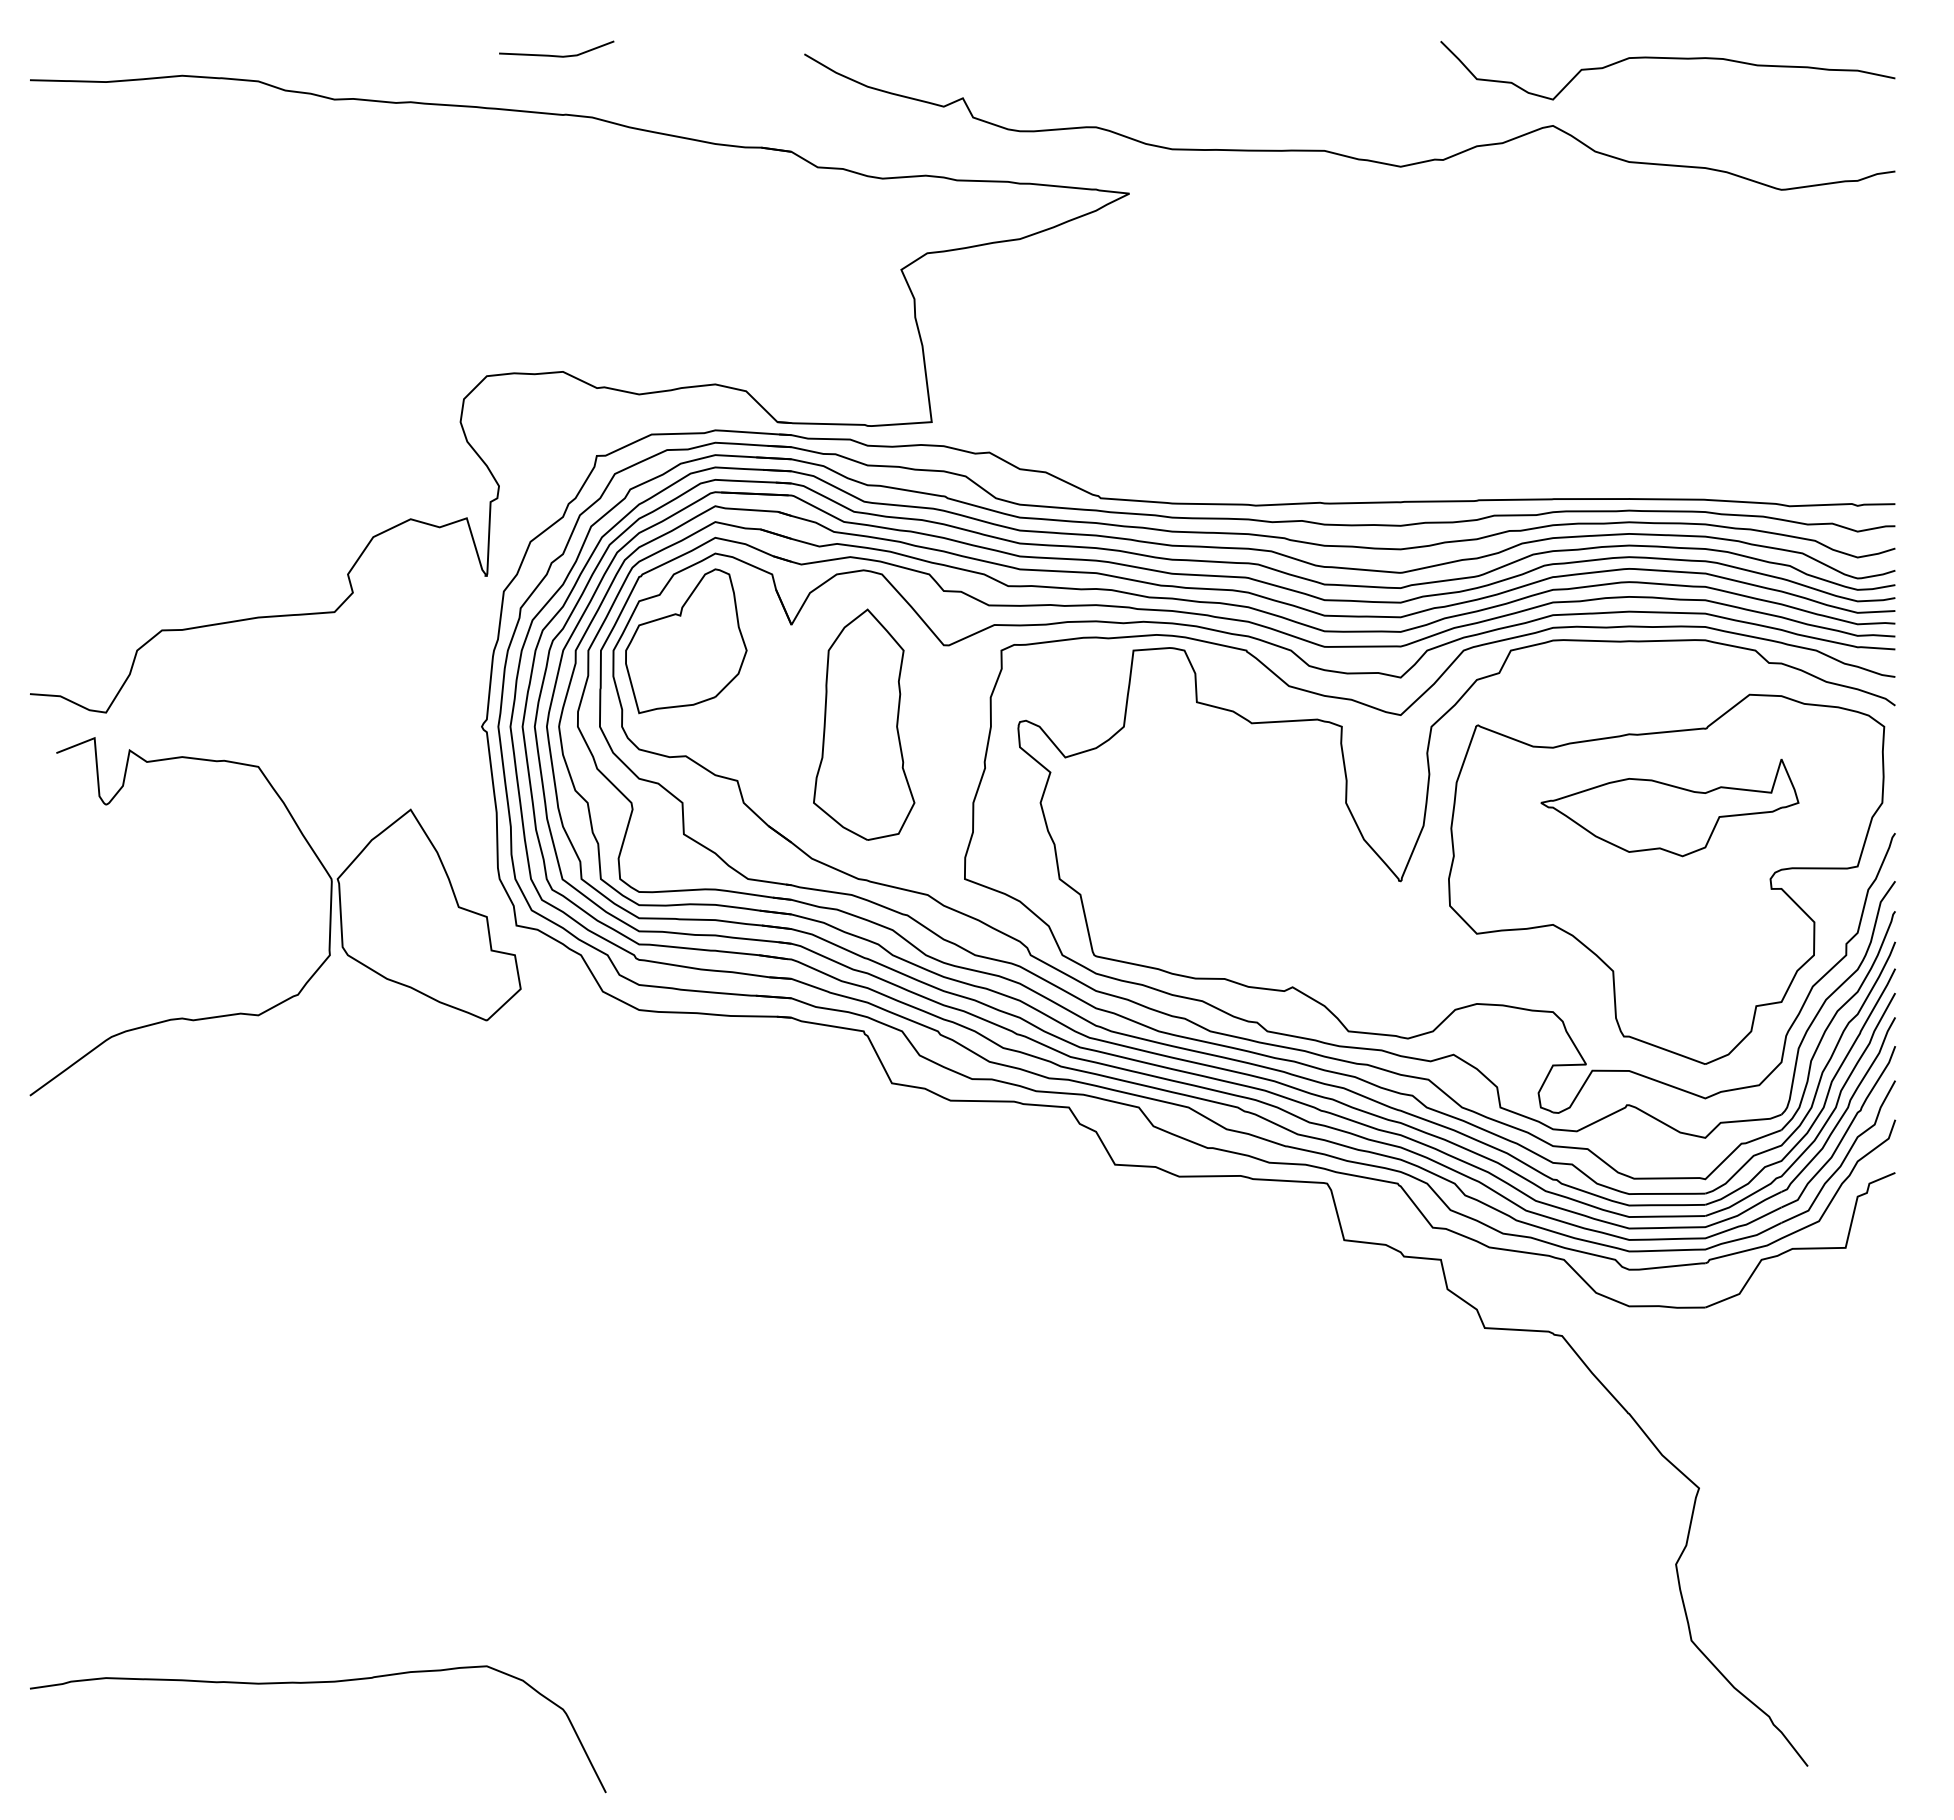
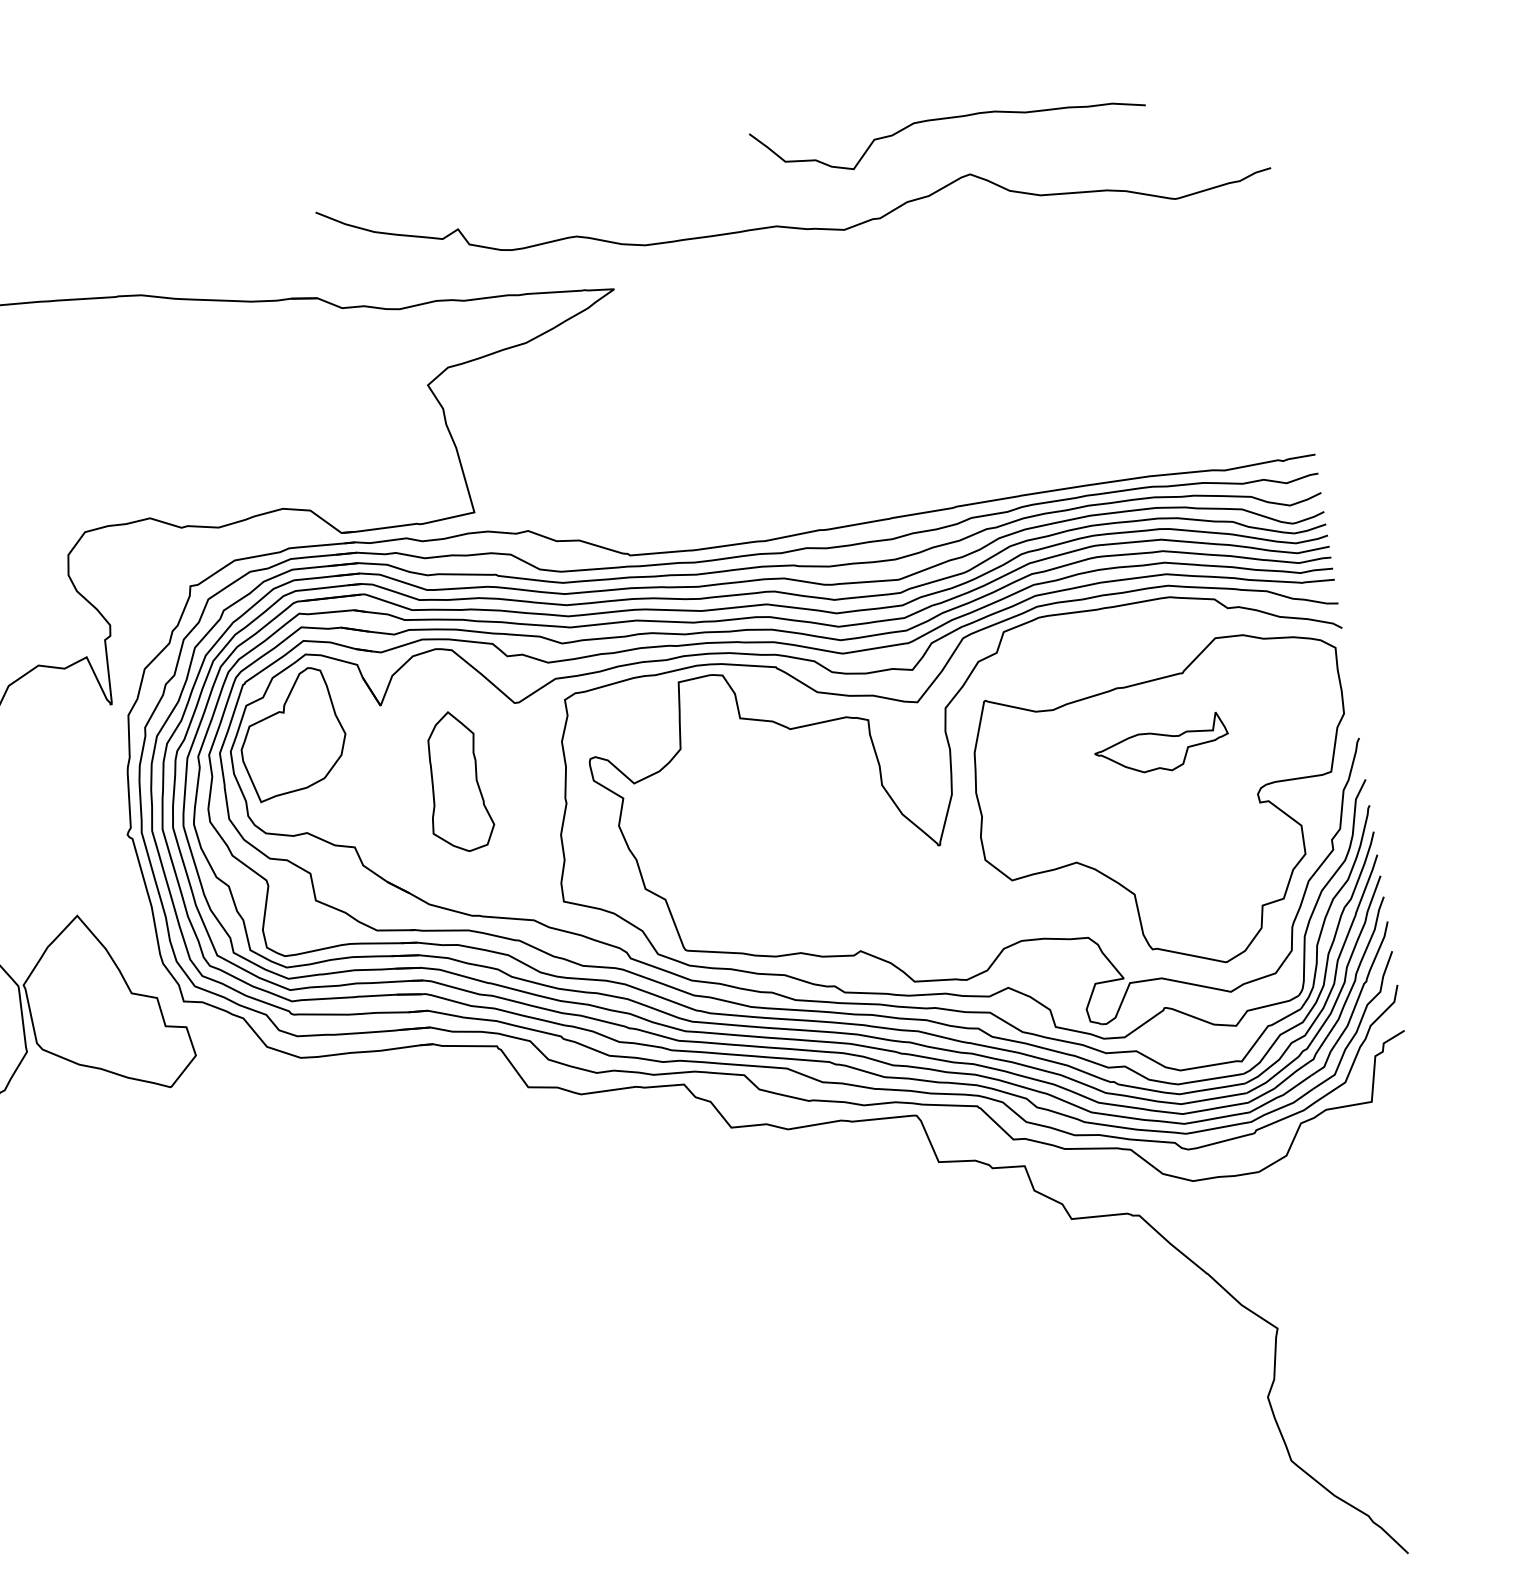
line: (556, 55) -> (102, 246), removed
curve: (1669, 59) -> (948, 119), moved
part: (864, 724) -> (456, 781), size x0.7
part: (1669, 807) -> (1161, 746), size x0.6

